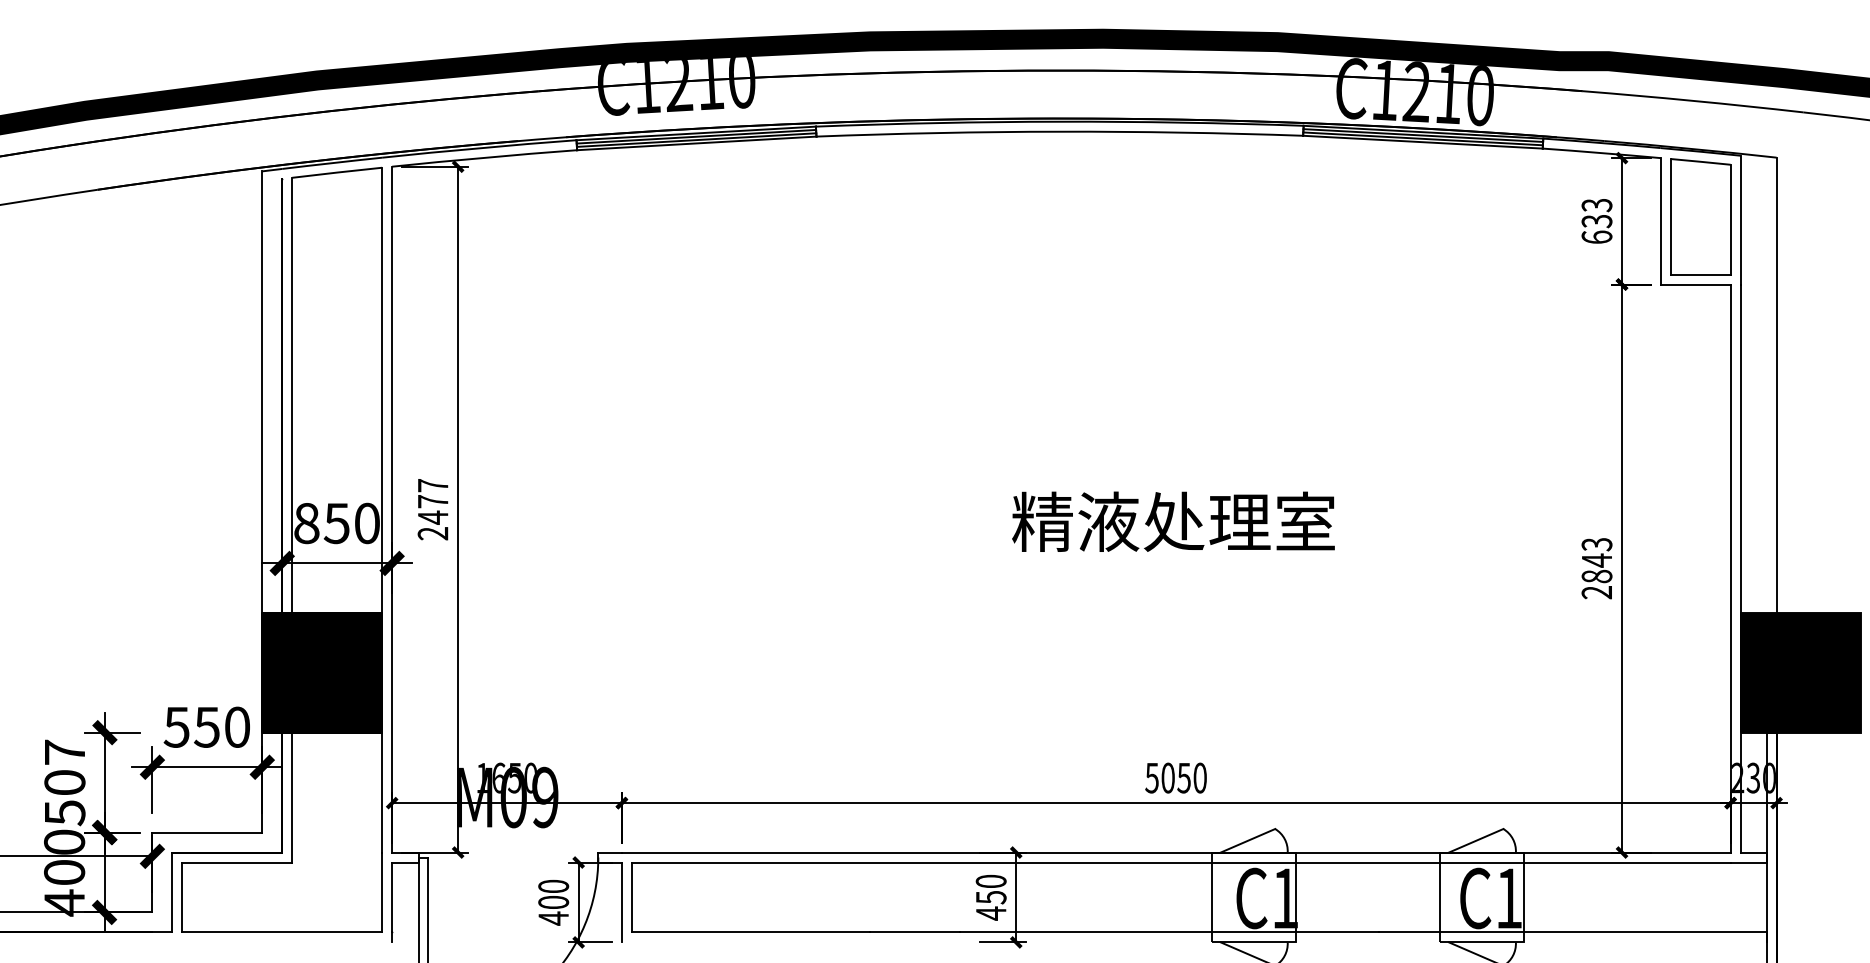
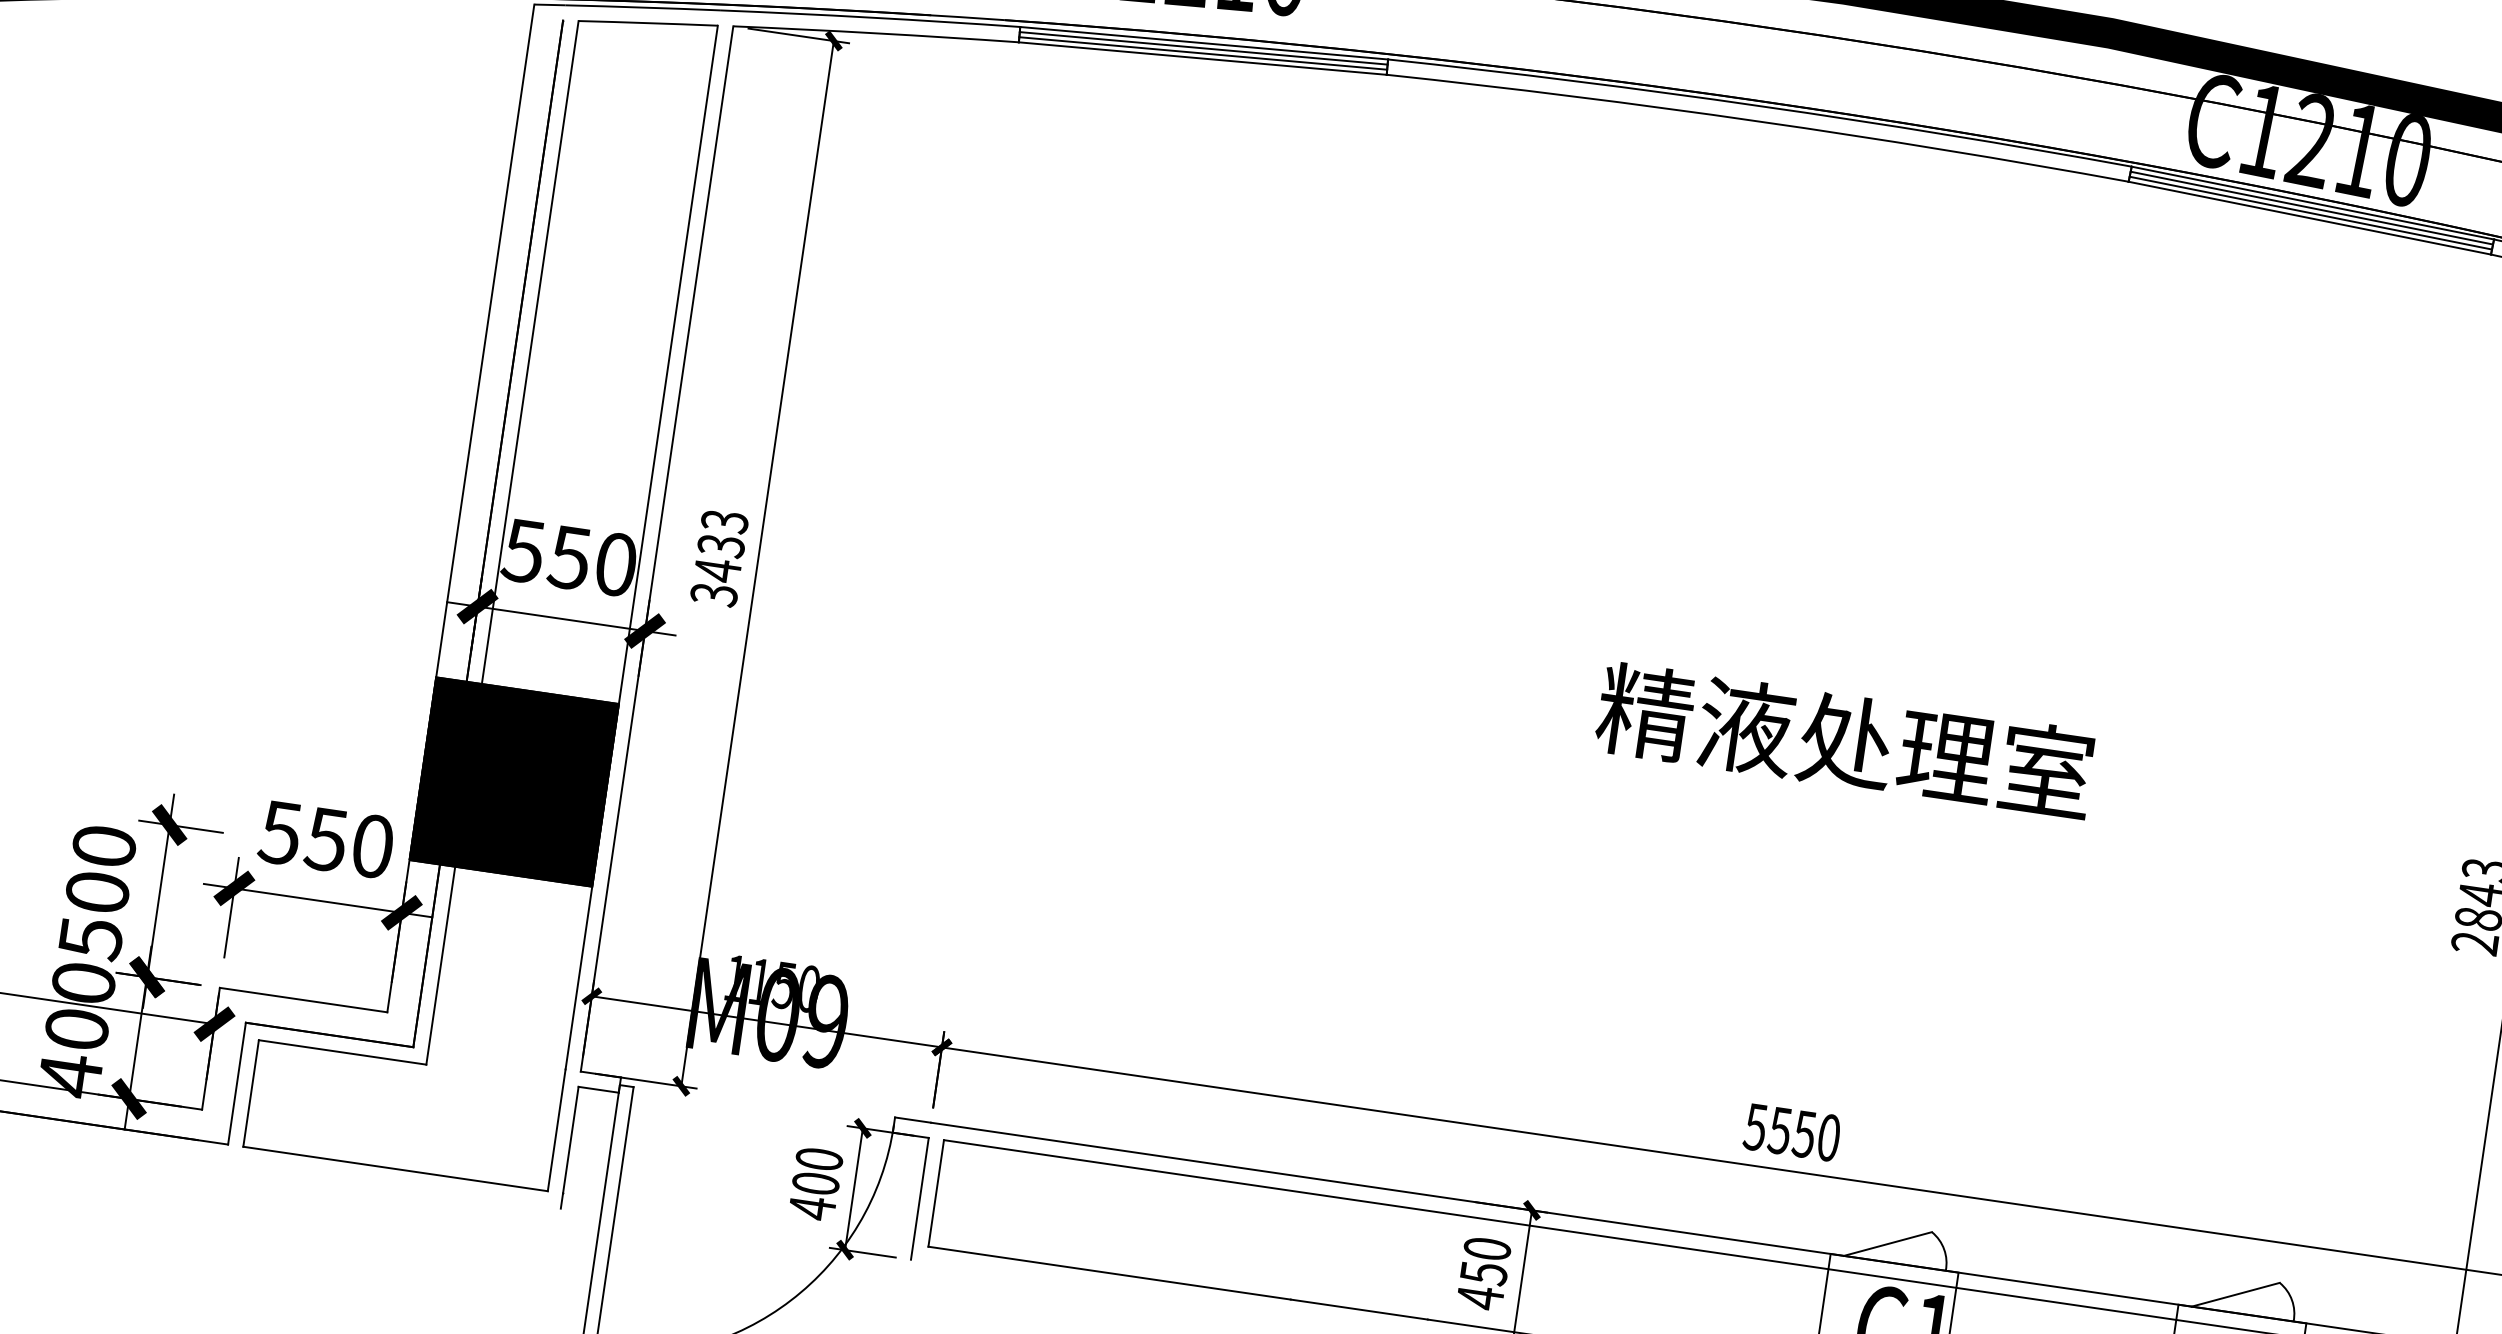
text: (432, 509) -> (718, 557), 2477 -> 3433
text: (306, 523) -> (523, 551), 850 -> 550
text: (64, 751) -> (103, 844), 507 -> 500
text: (498, 777) -> (759, 980), 1650 -> 1150
text: (1167, 777) -> (1779, 1129), 5050 -> 5550

